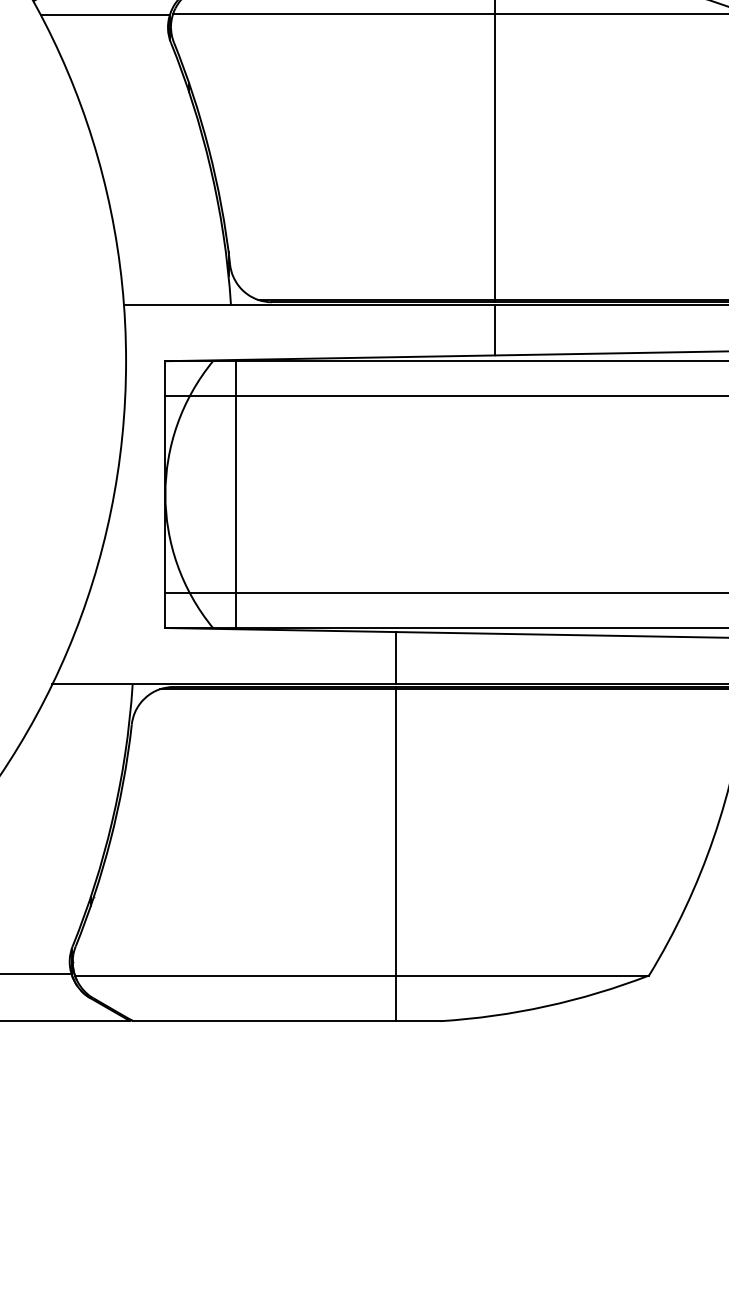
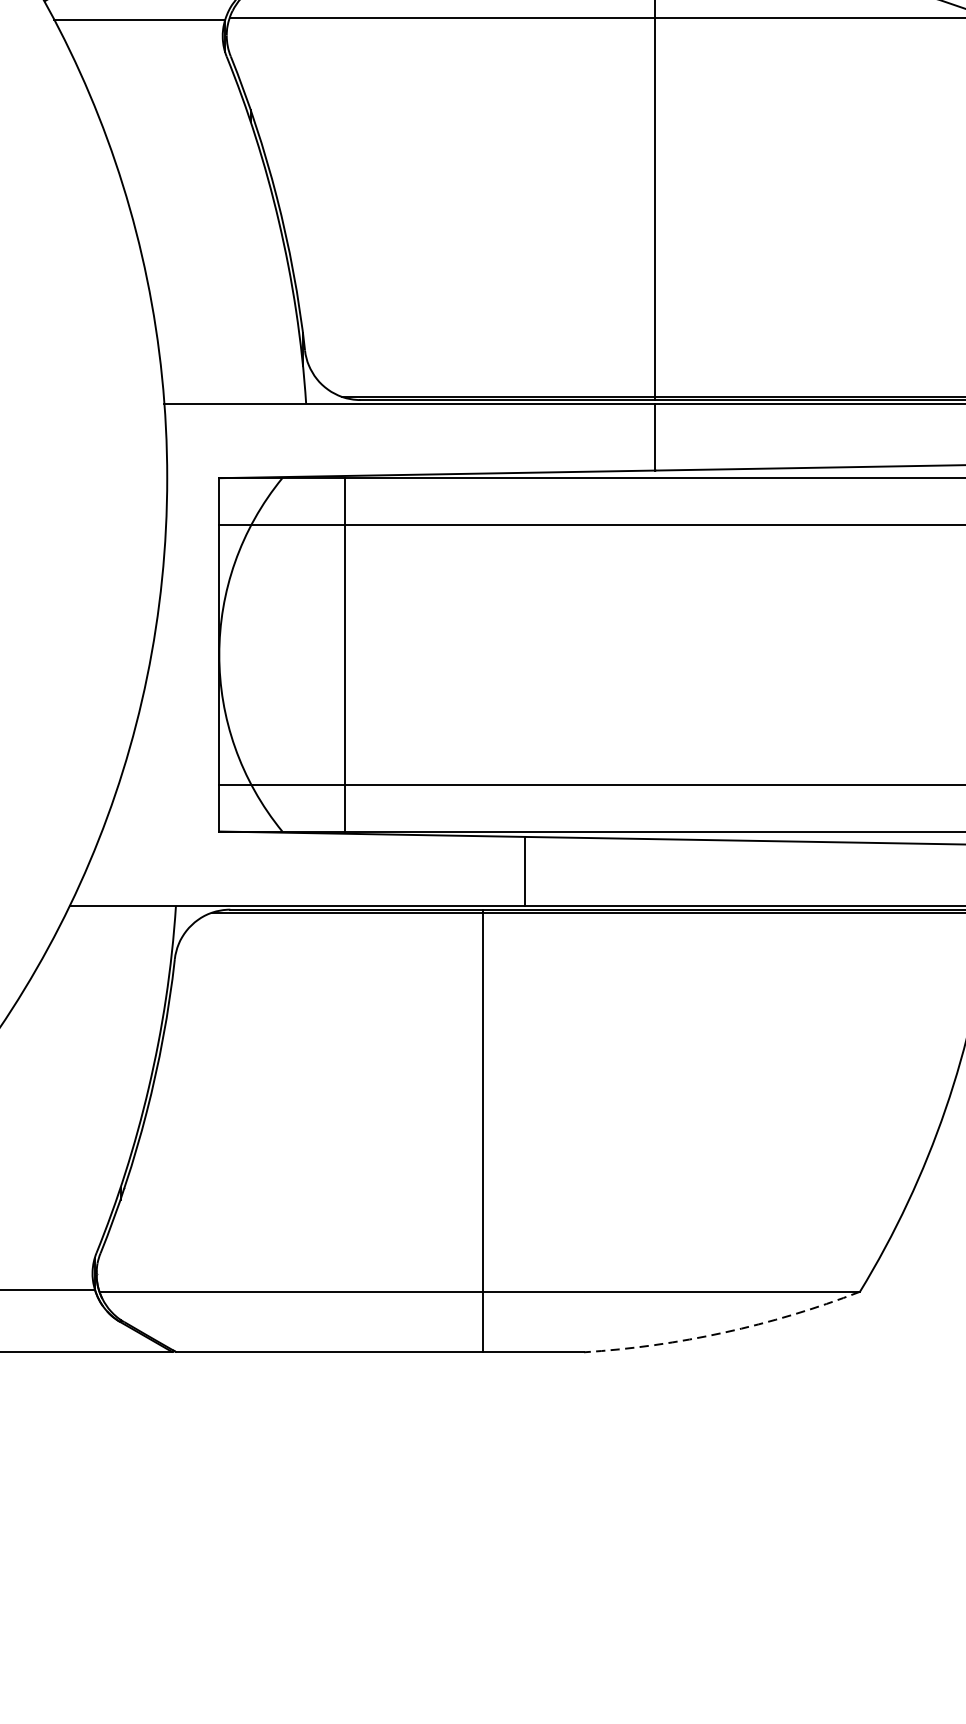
line: (235, 494) -> (345, 654), moved
line: (396, 853) -> (483, 1130), moved
arc: (546, 1006) -> (724, 1332), solid -> dashed

